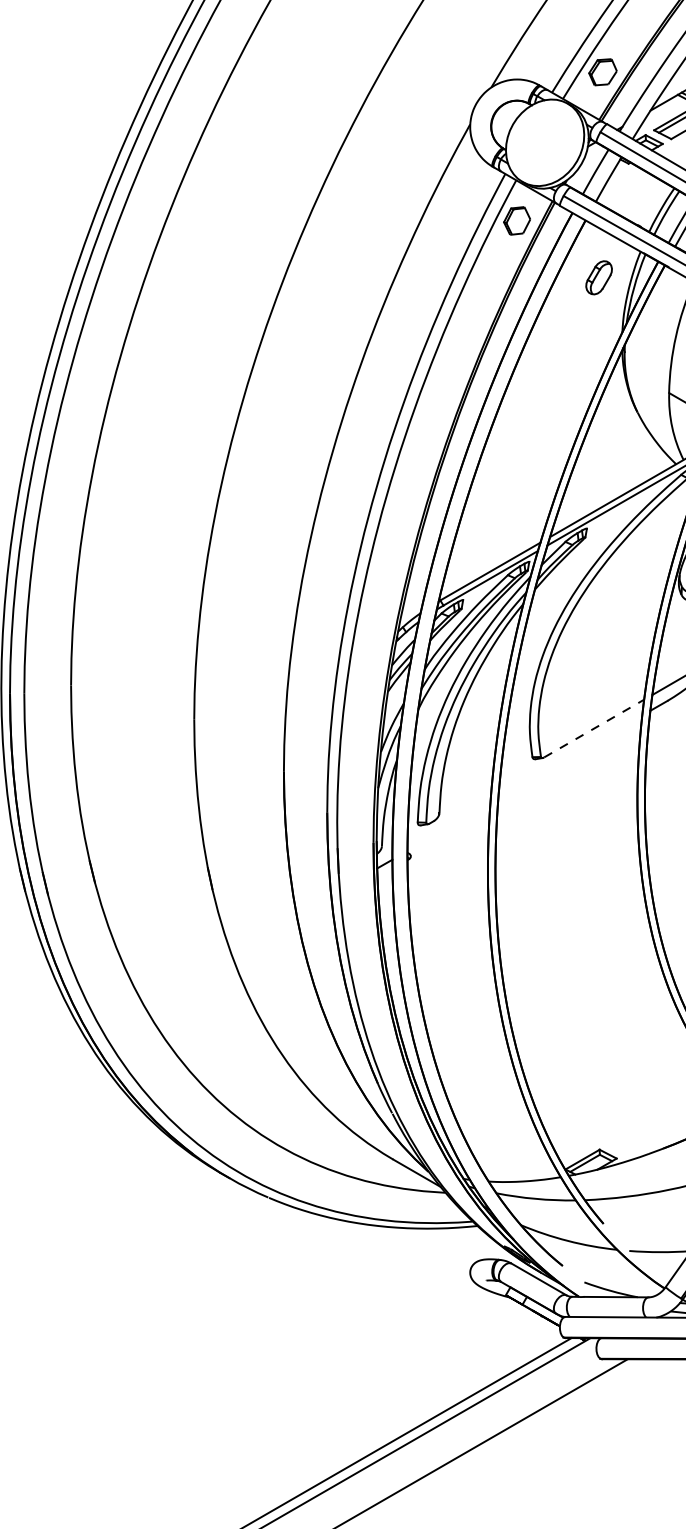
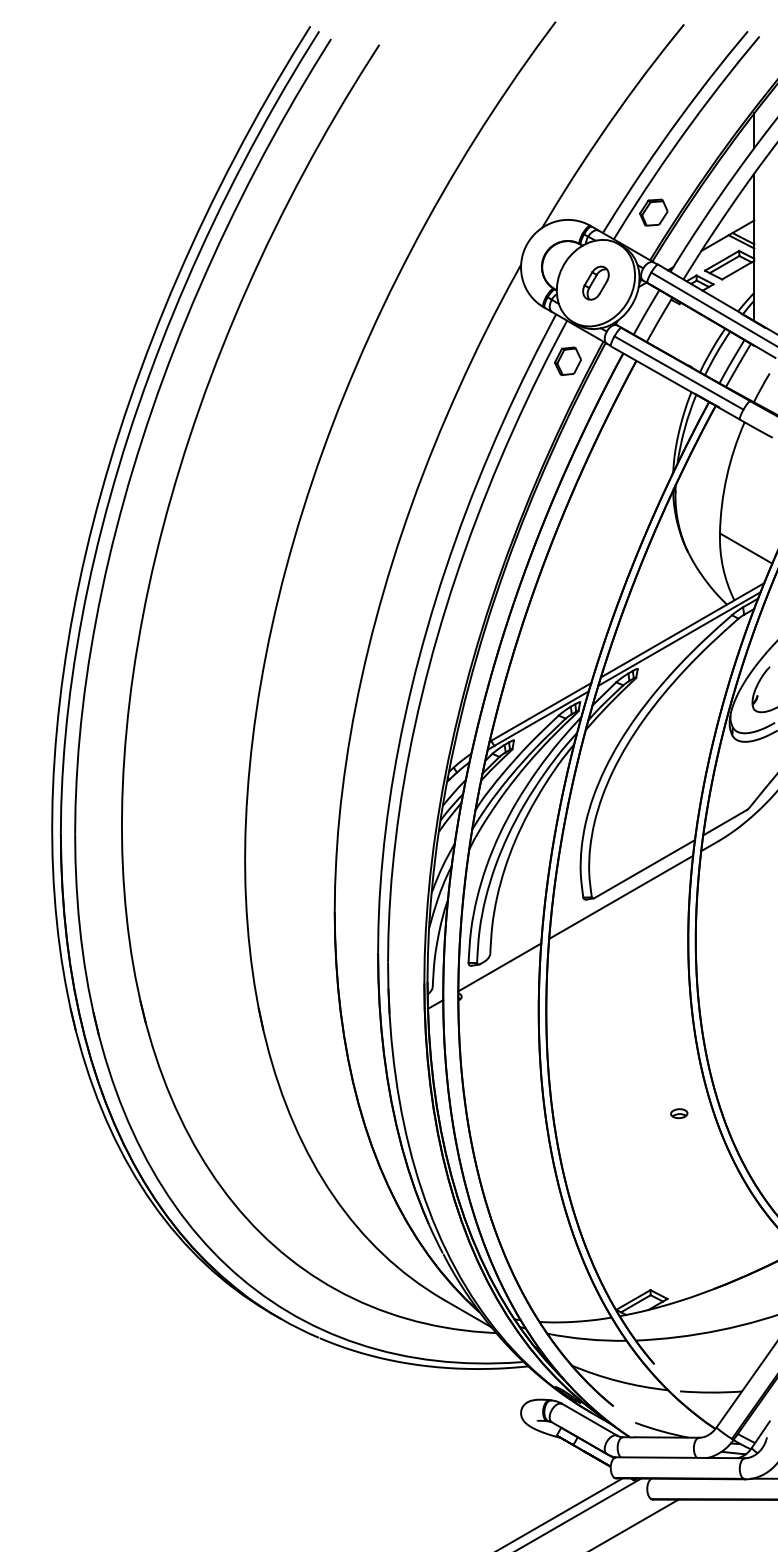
part: (598, 277) -> (595, 282), moved
line: (594, 728) -> (645, 868), dashed -> solid
line: (570, 756) -> (621, 896), added
line: (448, 827) -> (499, 967), added
part: (628, 973) -> (679, 1113), added

